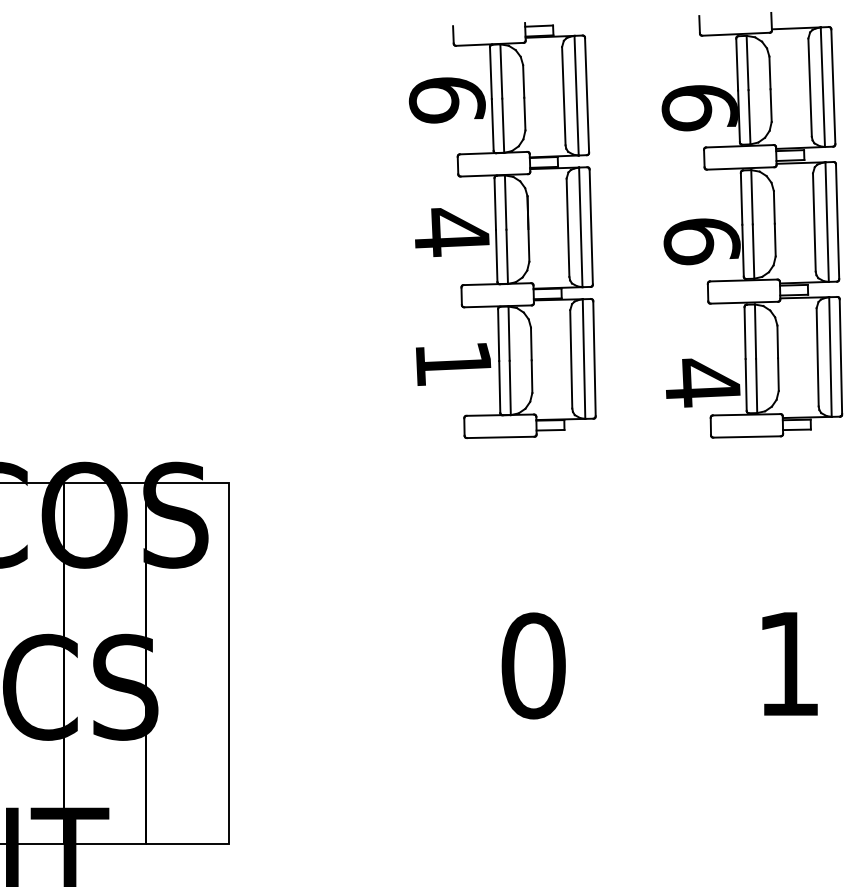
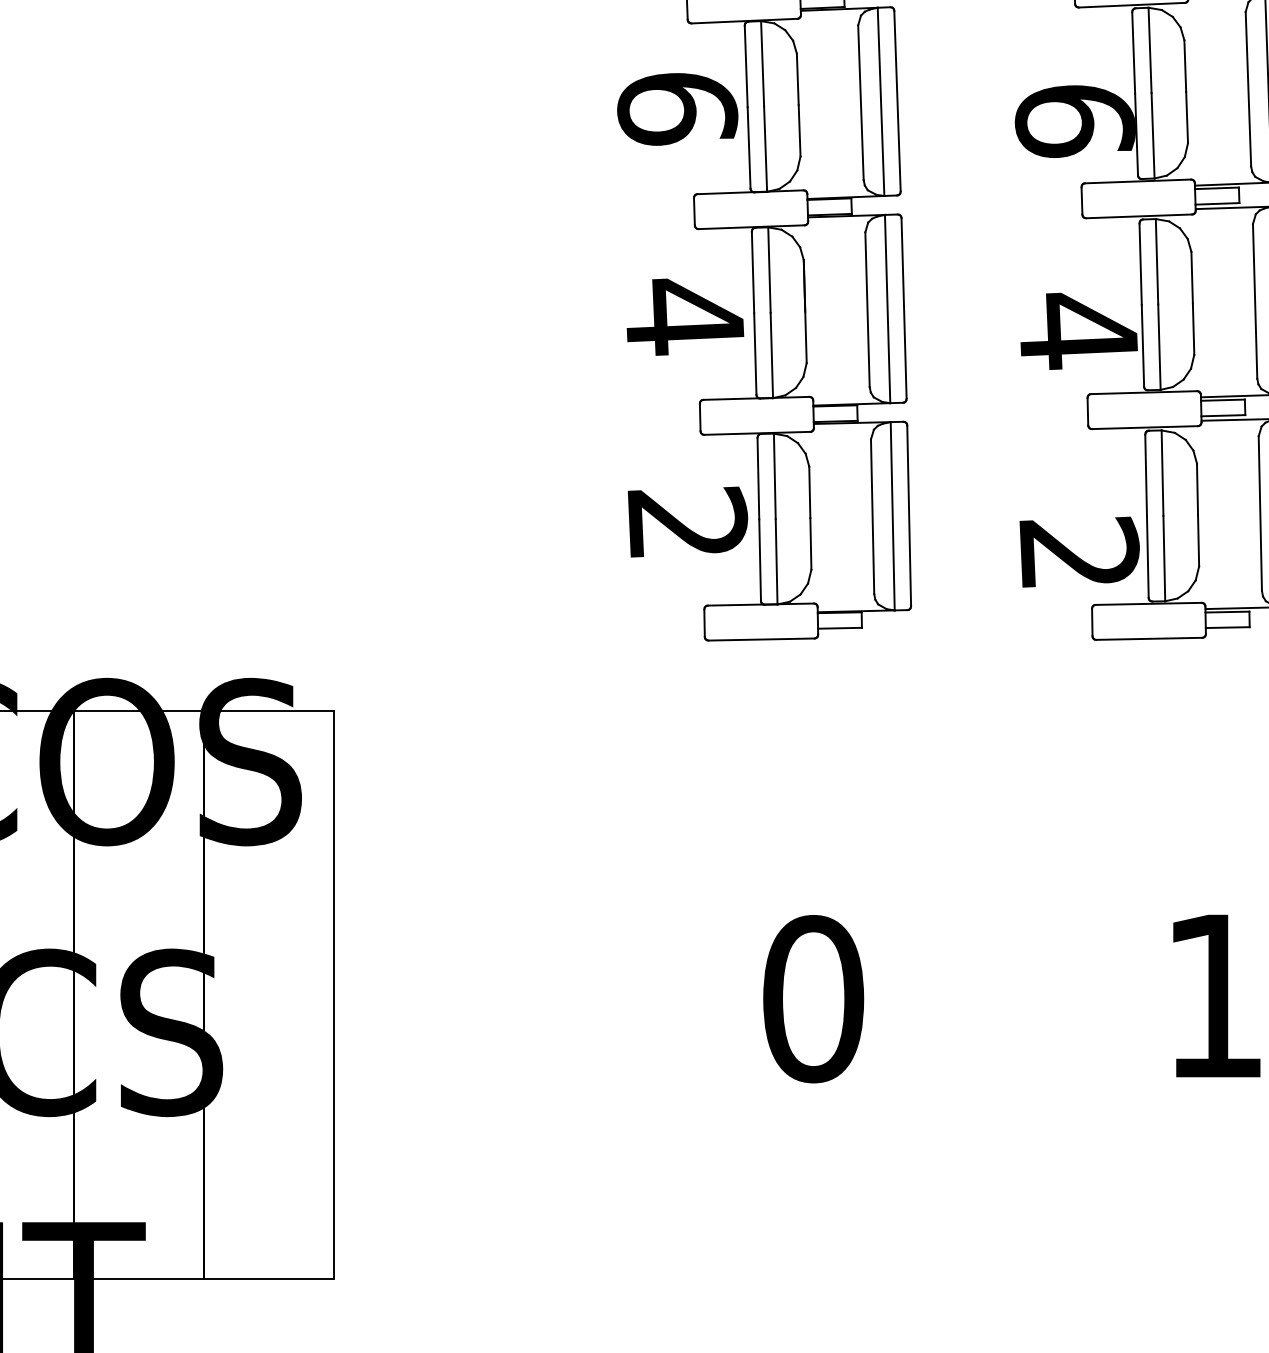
text: (701, 241) -> (1077, 331), 6 -> 4
text: (453, 362) -> (687, 521), 1 -> 2
text: (702, 382) -> (1079, 553), 4 -> 2

